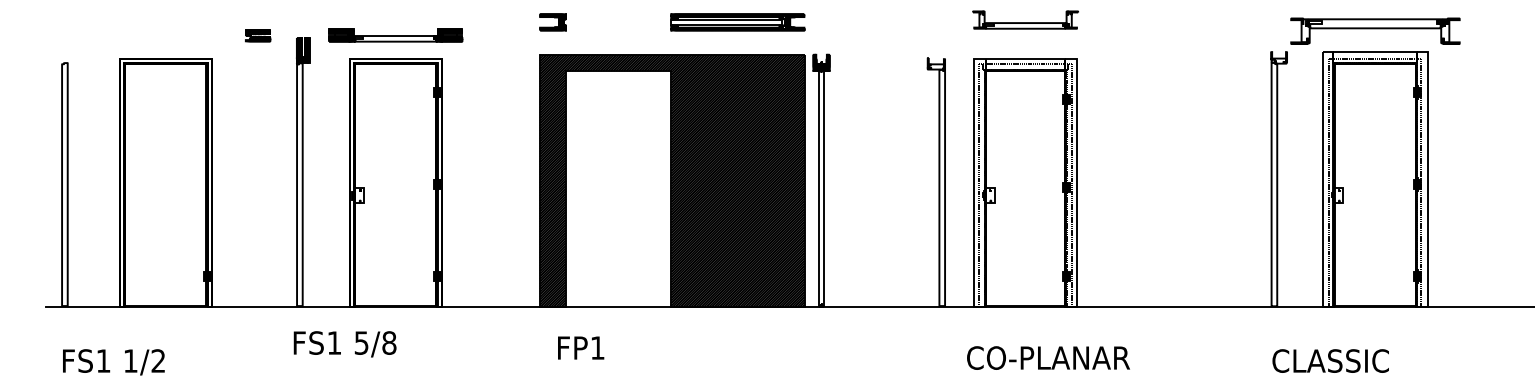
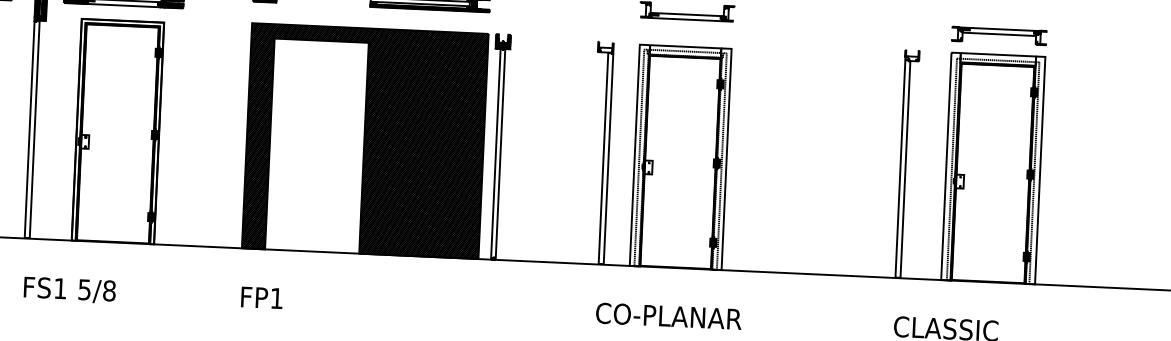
part: (1374, 30) -> (998, 35), size x0.62
text: (344, 344) -> (69, 290), moved
text: (581, 347) -> (262, 297), moved
text: (1048, 357) -> (668, 315), moved

